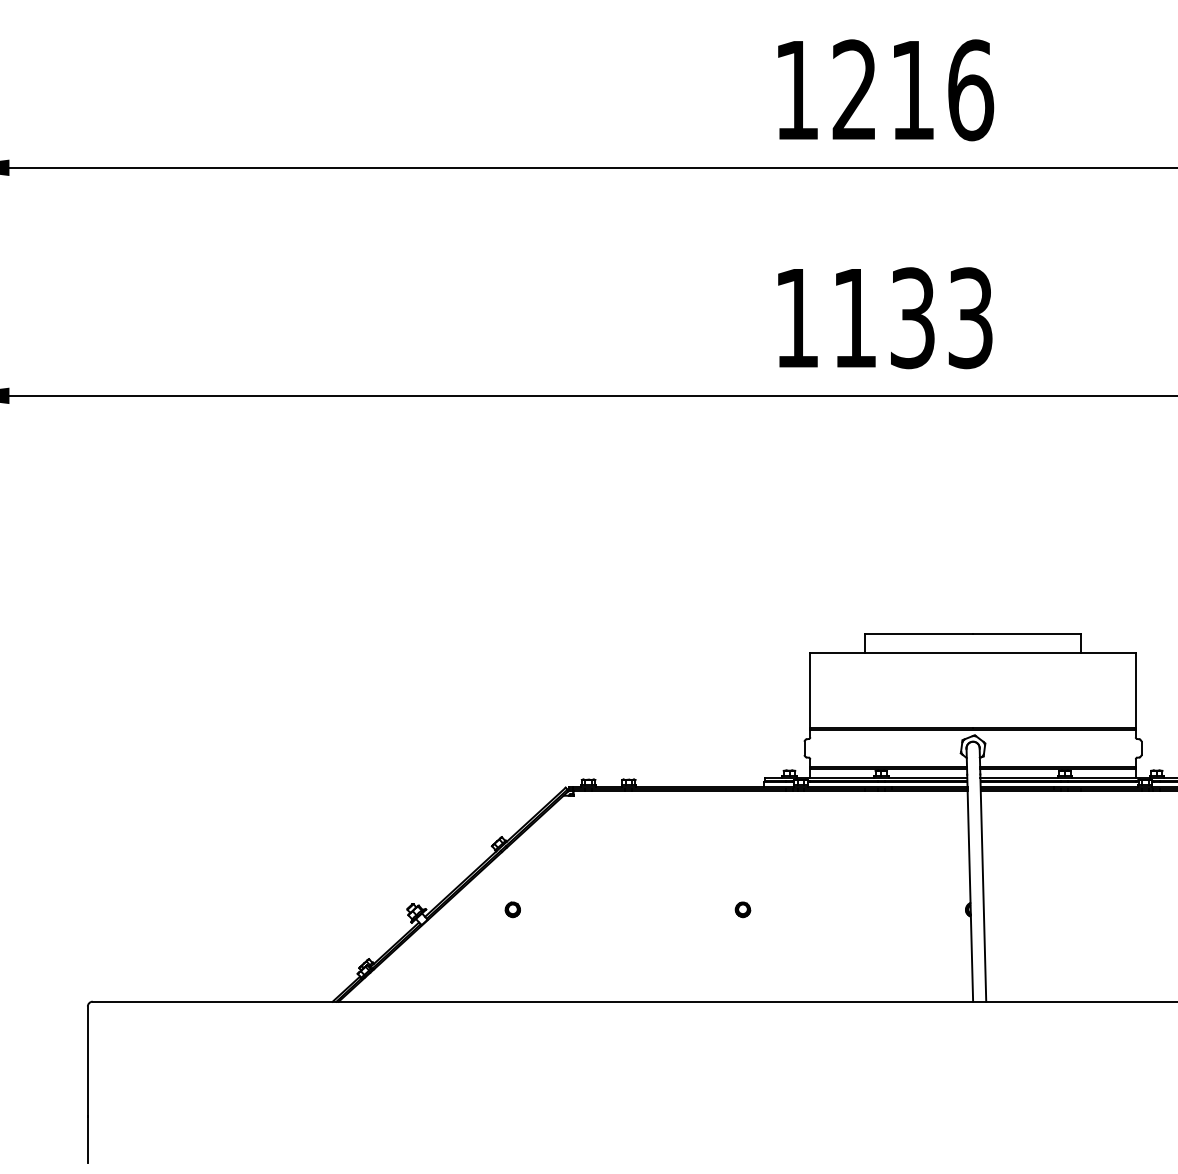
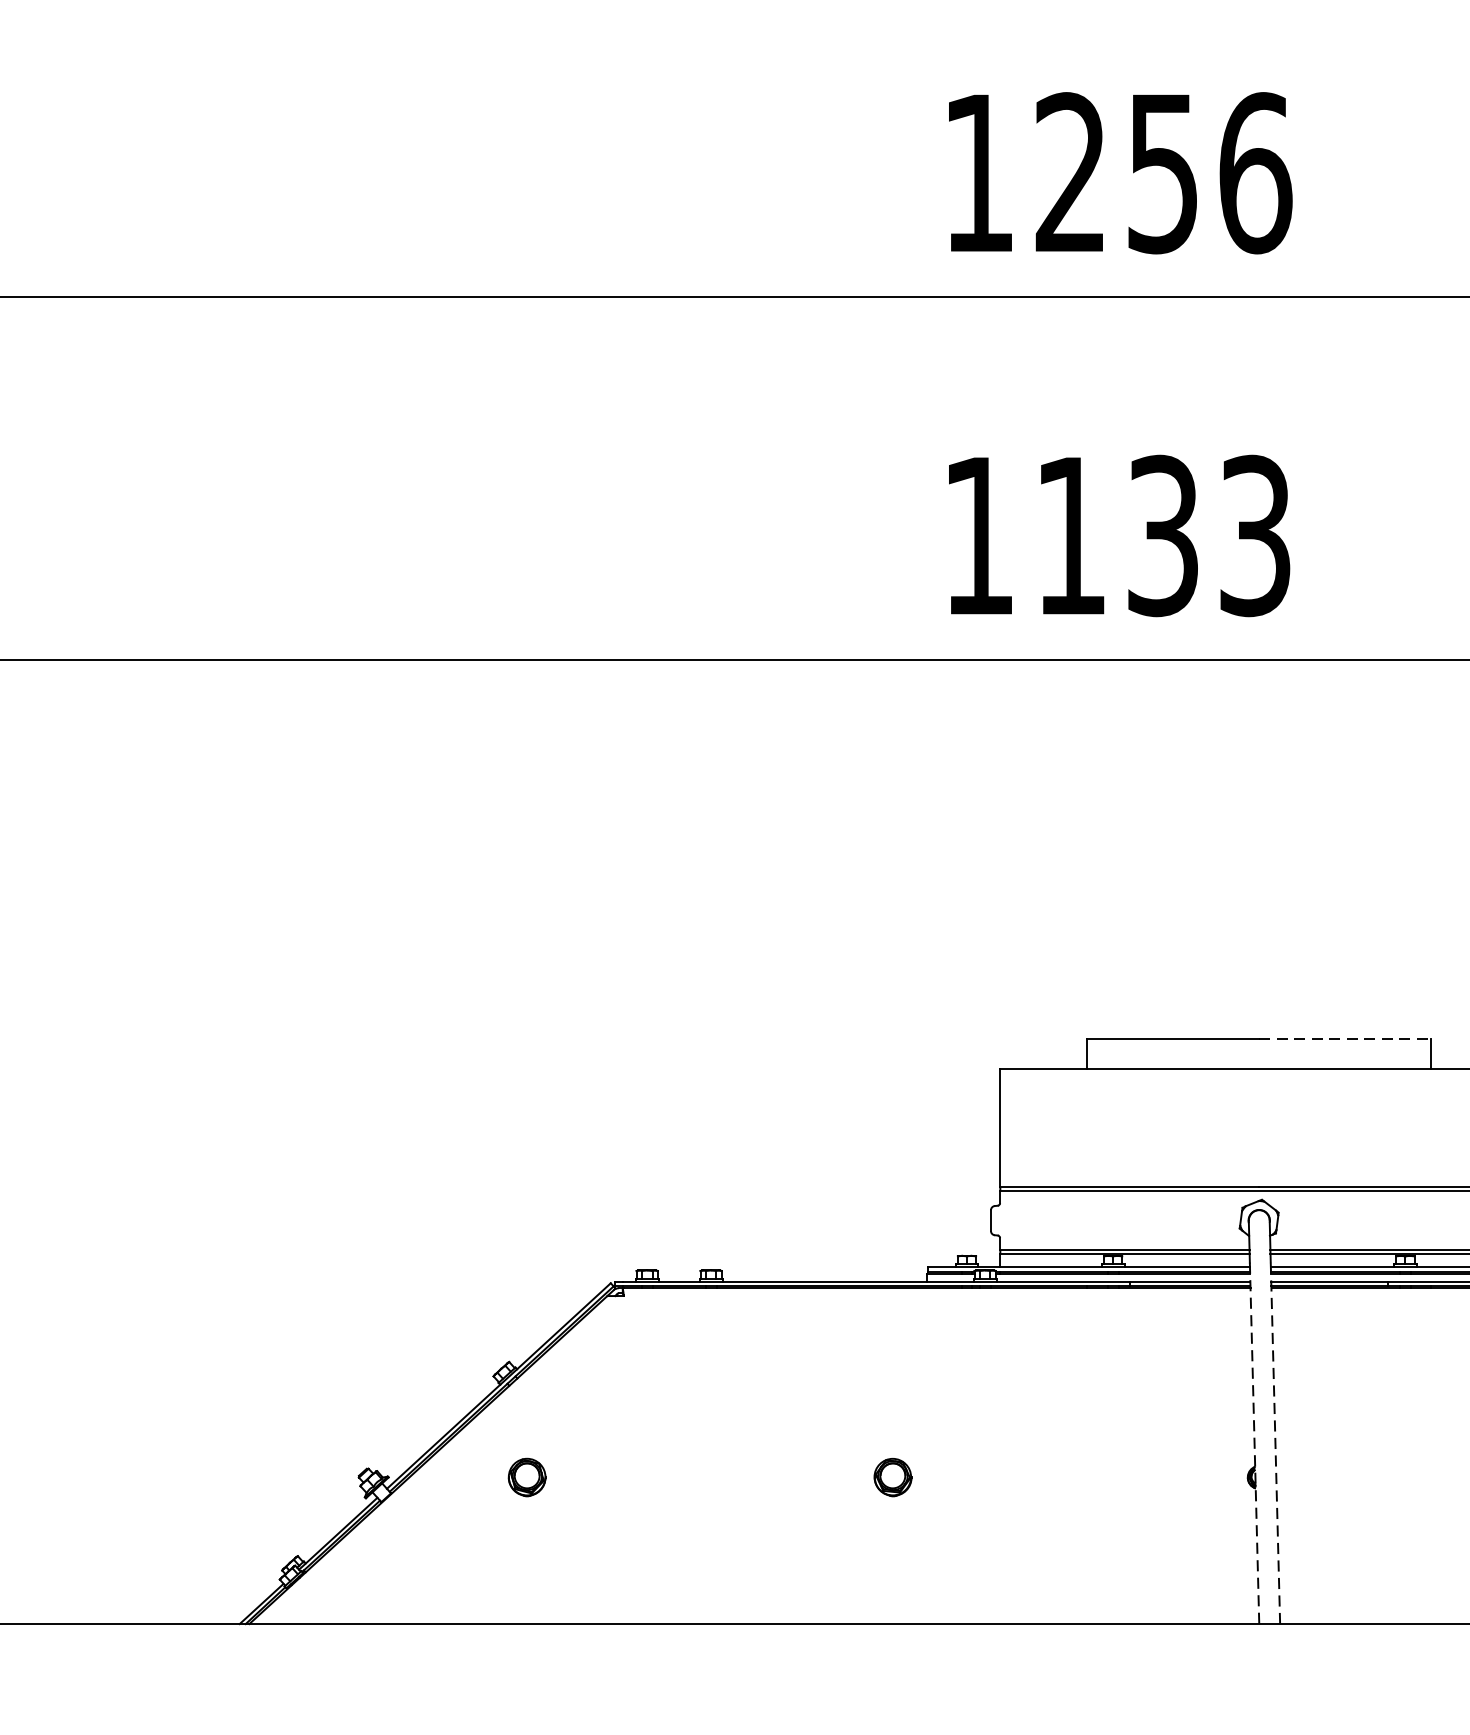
text: (912, 91) -> (1162, 175), 1216 -> 1256
line: (1027, 634) -> (1345, 1039), solid -> dashed
line: (970, 888) -> (1255, 1443), solid -> dashed
line: (983, 888) -> (1275, 1443), solid -> dashed
part: (512, 909) -> (526, 1477), size x1.6
part: (742, 909) -> (892, 1477), size x1.6

